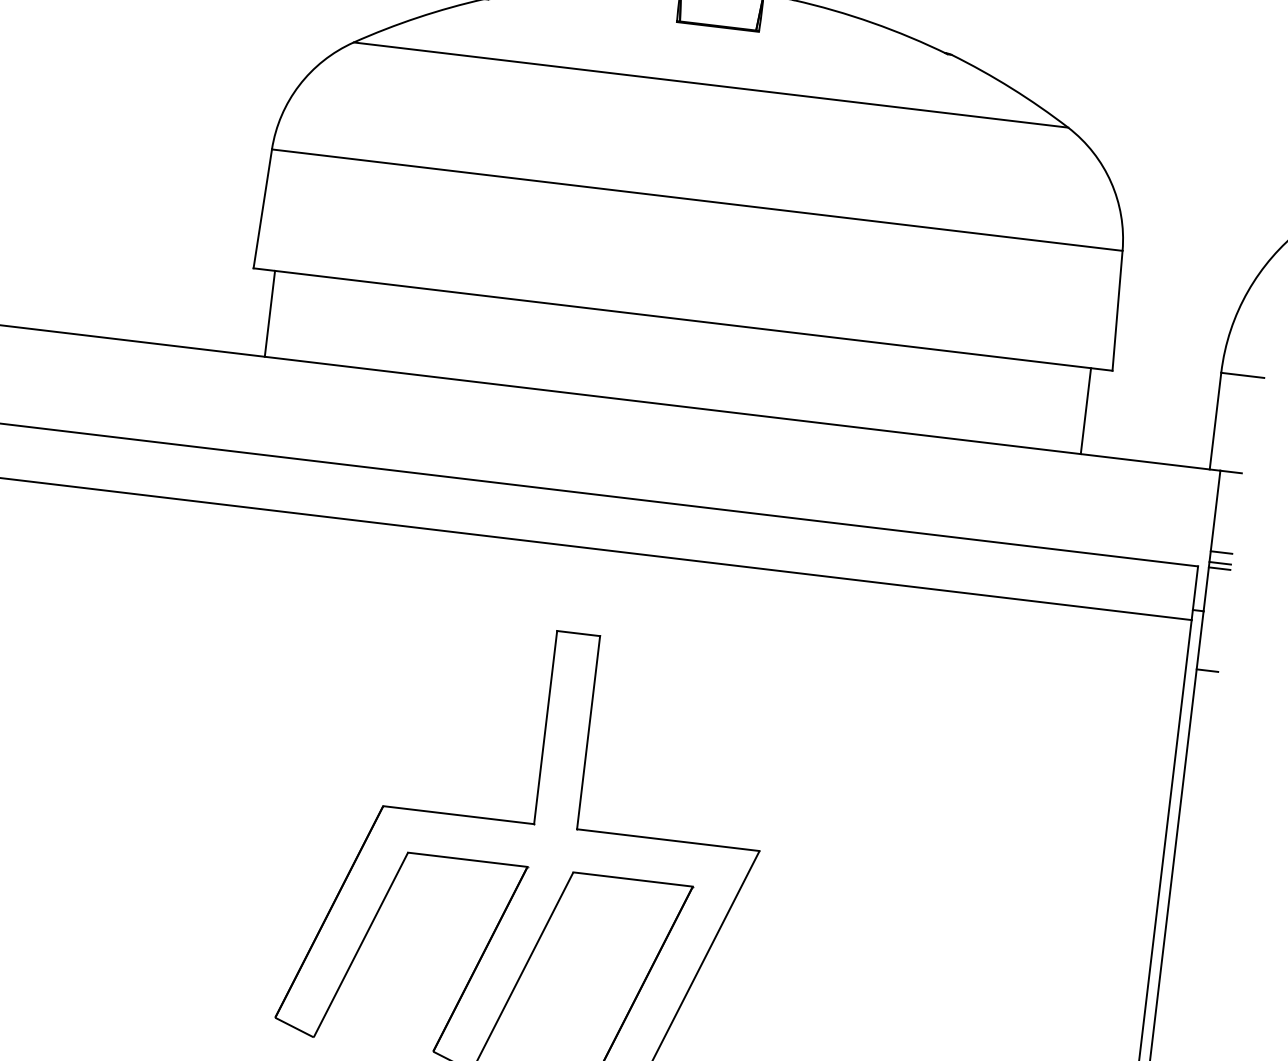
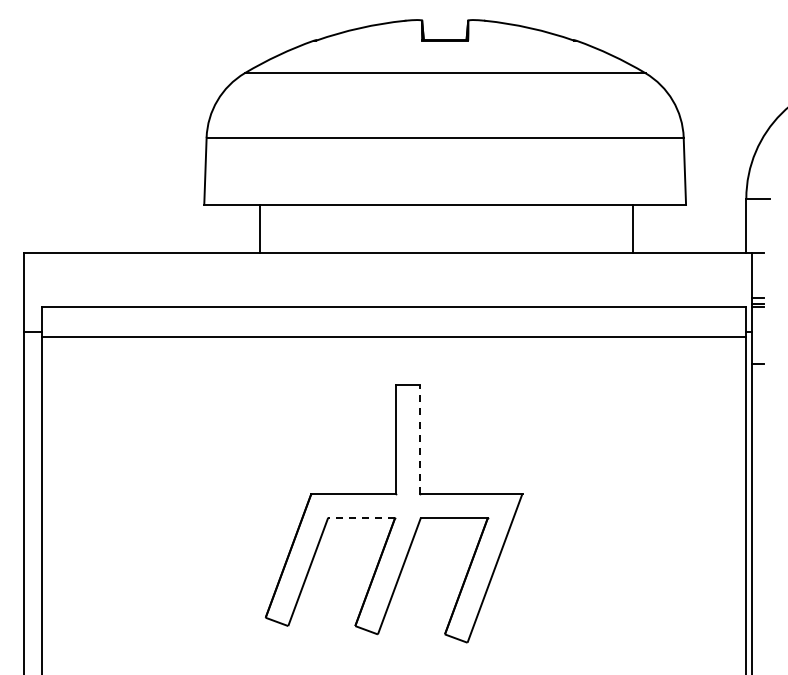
line: (270, 313) -> (260, 228), moved
line: (1086, 410) -> (633, 228), moved
line: (589, 731) -> (420, 438), solid -> dashed
line: (467, 859) -> (361, 517), solid -> dashed

